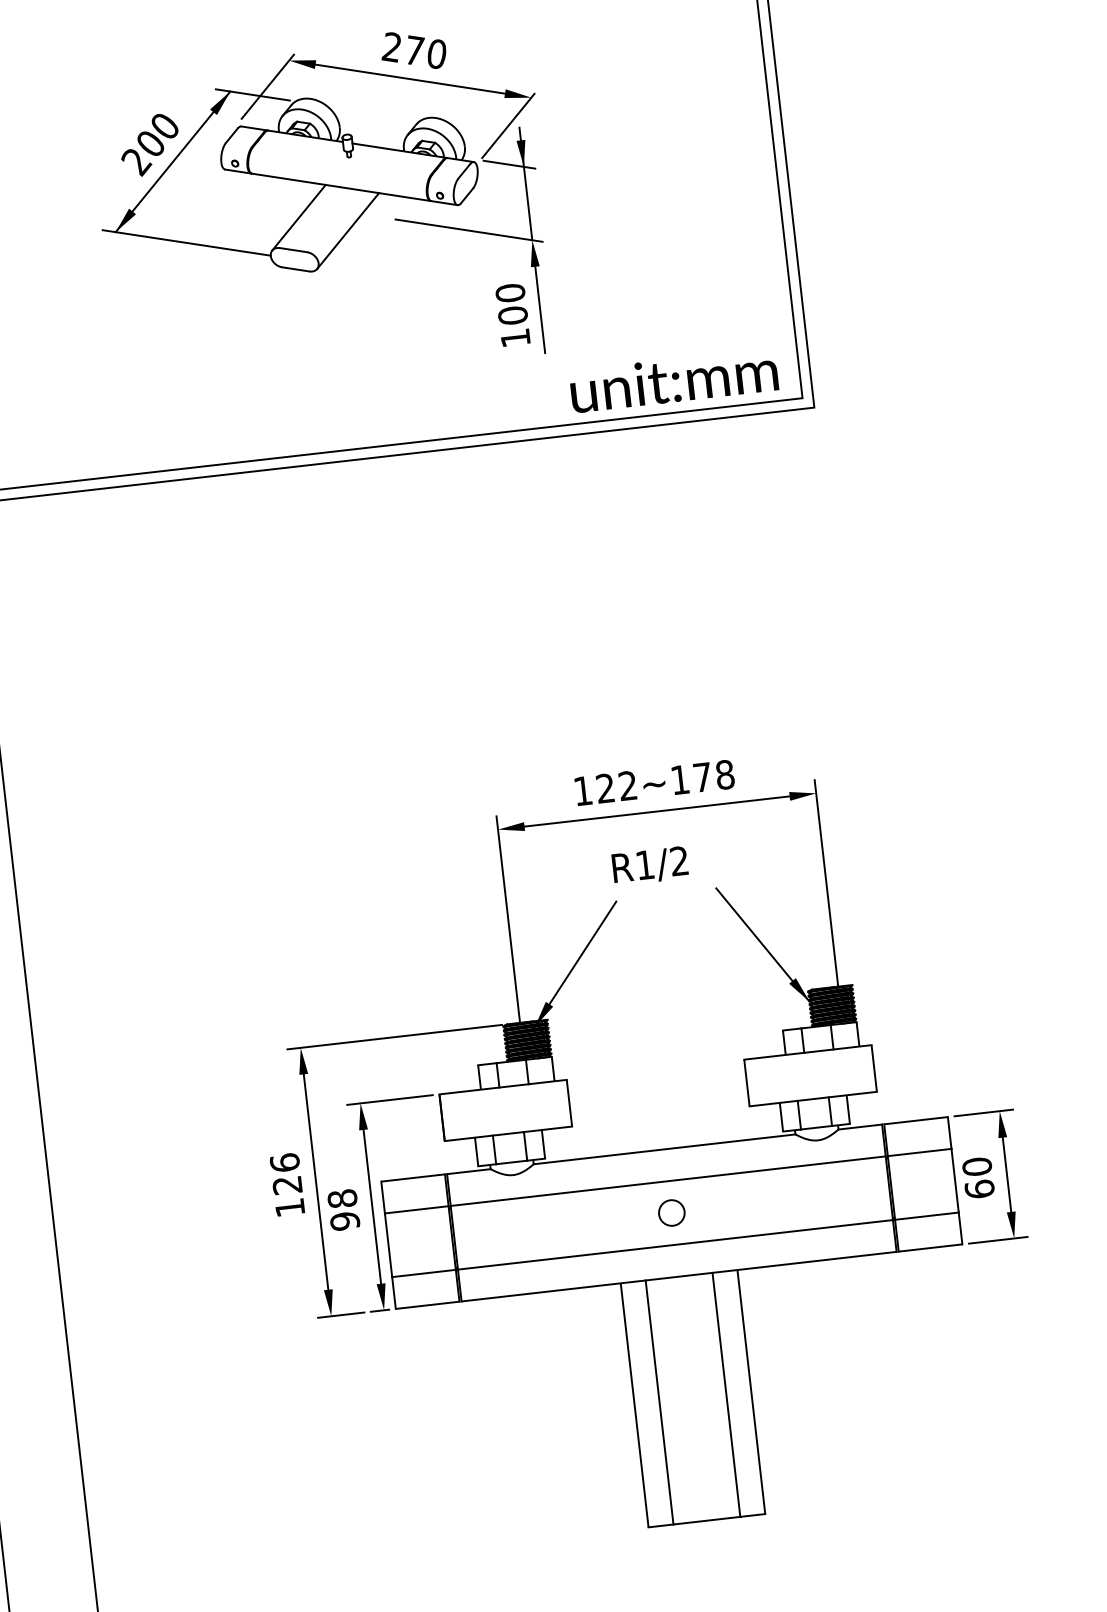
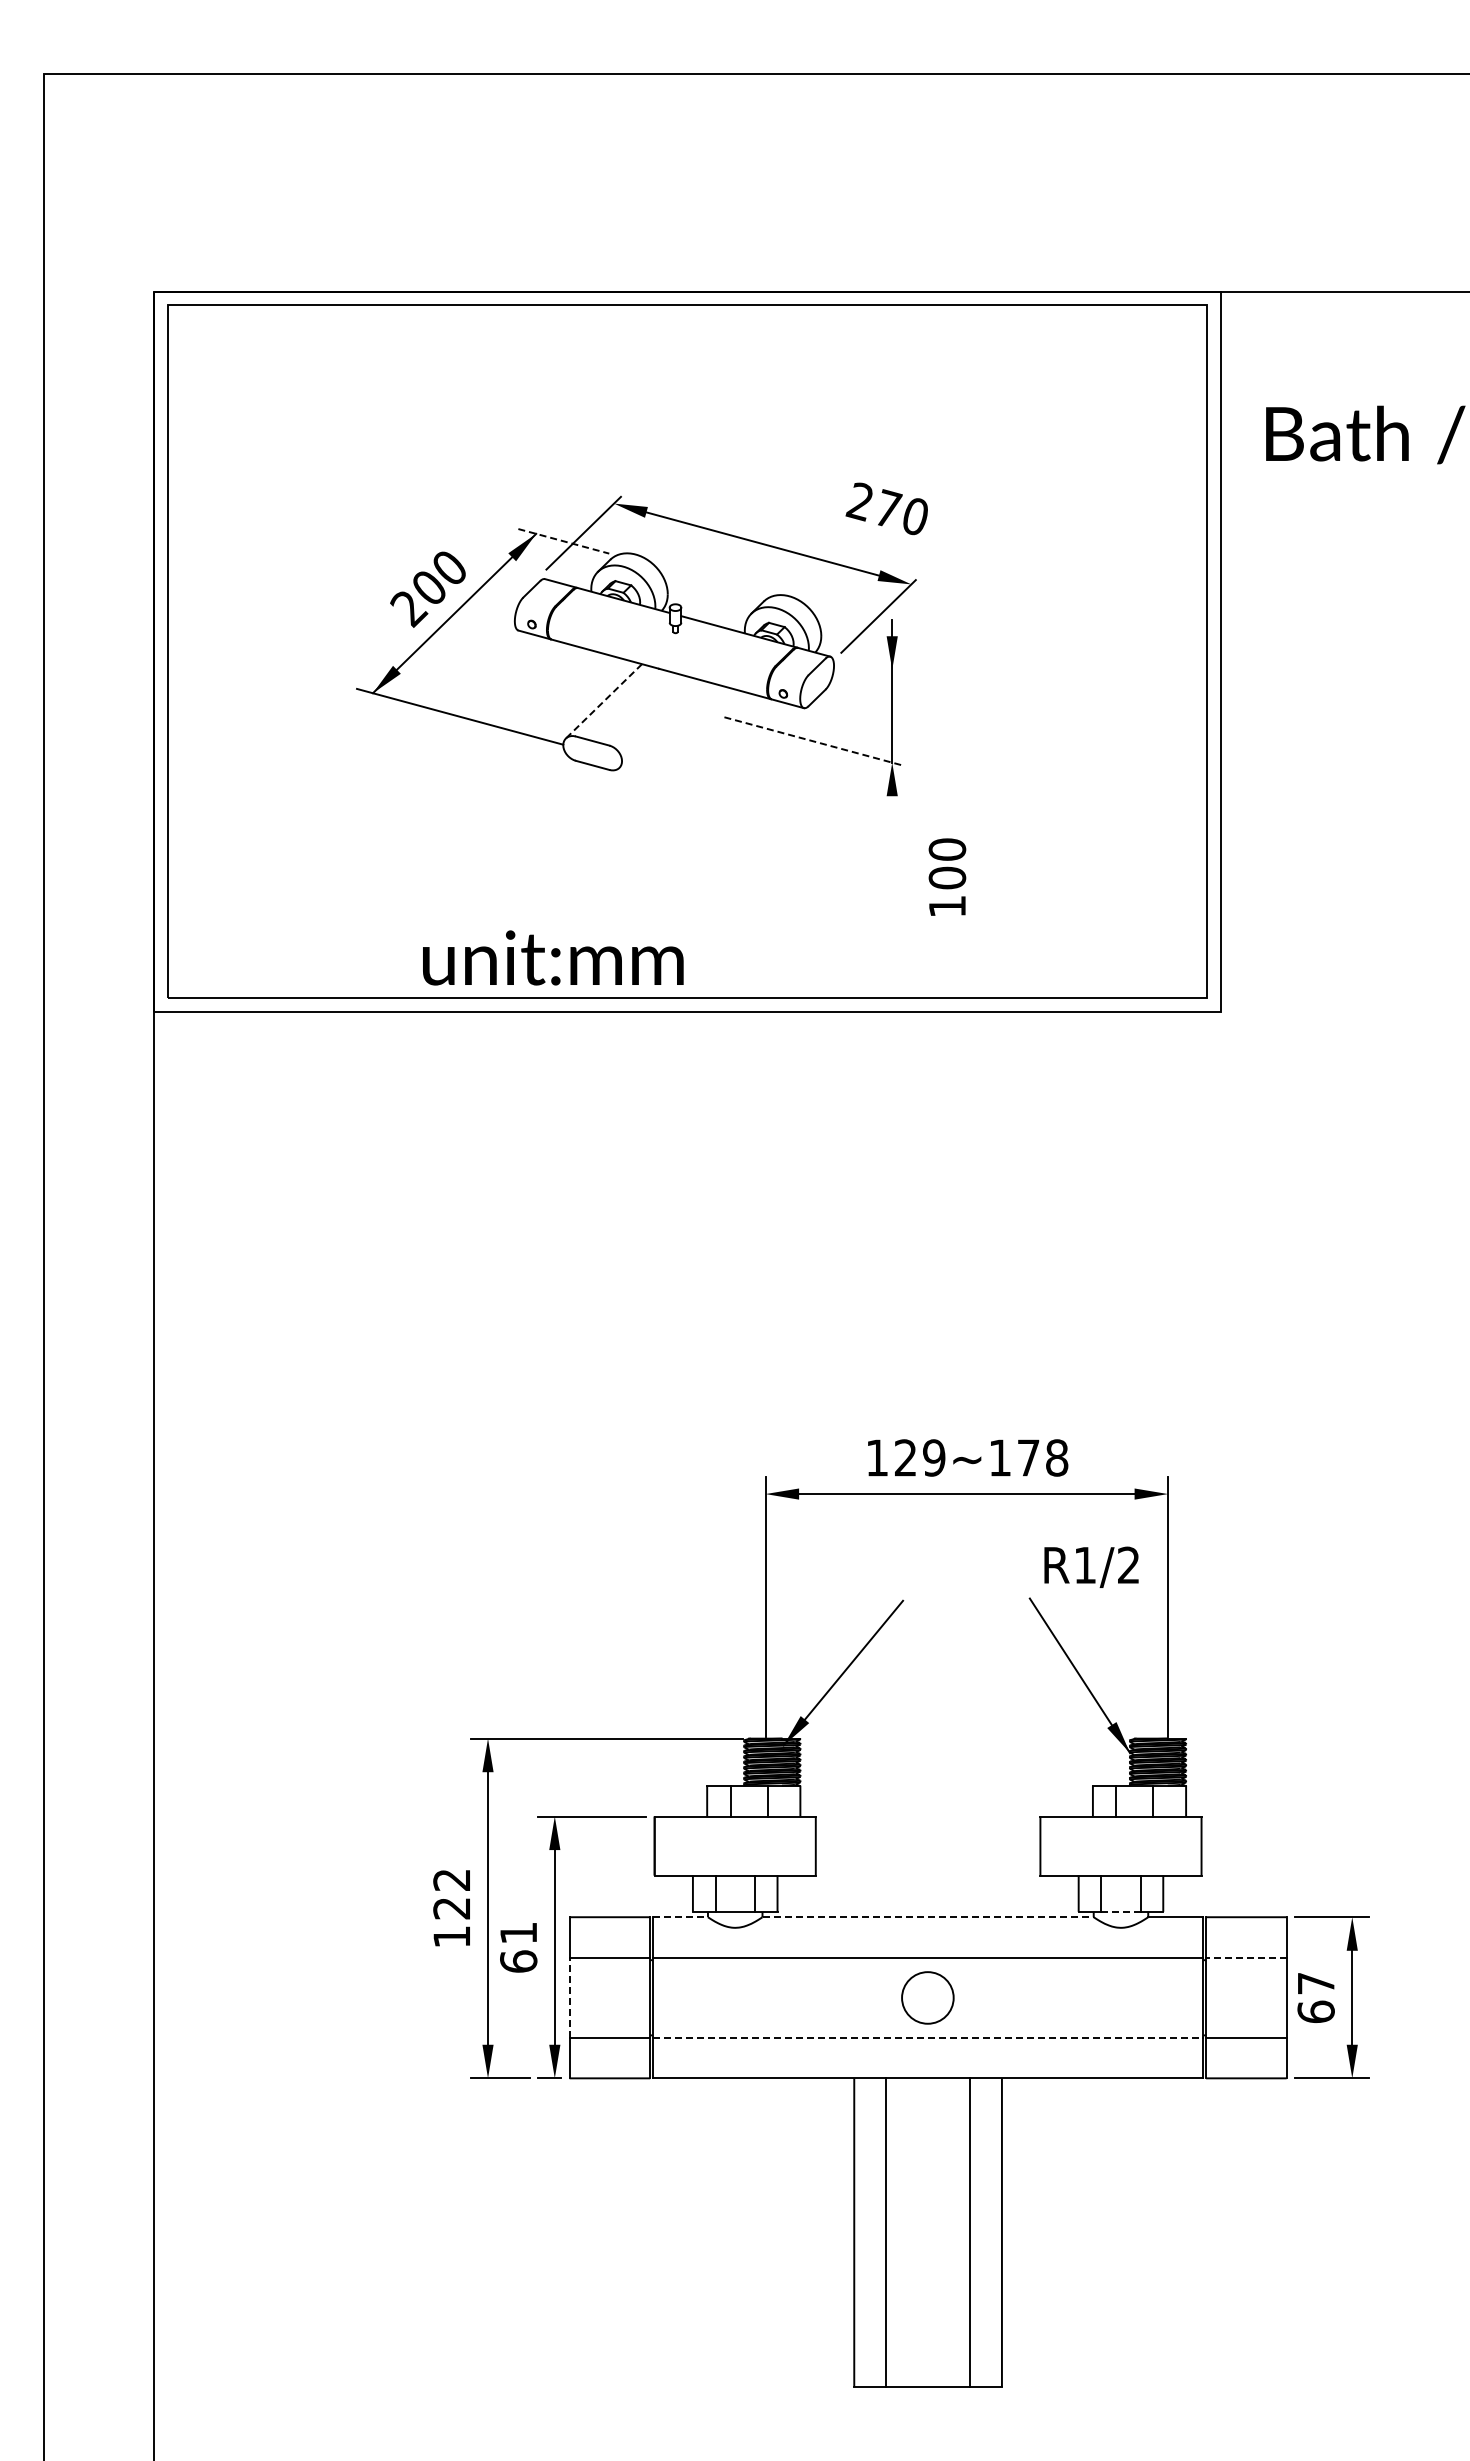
text: (413, 50) -> (886, 508), moved
line: (253, 95) -> (564, 541), solid -> dashed
line: (509, 164) -> (874, 664), removed
line: (298, 217) -> (603, 701), solid -> dashed
line: (348, 230) -> (663, 724), removed
line: (469, 230) -> (815, 741), solid -> dashed
line: (540, 309) -> (892, 850), removed
text: (512, 314) -> (947, 876), moved
text: (674, 380) -> (553, 957), moved
text: (628, 785) -> (934, 1457), 122~178 -> 129~178
text: (650, 865) -> (1091, 1566), moved
line: (816, 1127) -> (1120, 1911), solid -> dashed
line: (664, 1149) -> (928, 1917), solid -> dashed
line: (919, 1152) -> (1245, 1957), solid -> dashed
text: (284, 1162) -> (451, 1879), 126 -> 122
text: (976, 1166) -> (1315, 1983), 60 -> 67
line: (468, 1171) -> (680, 1917), solid -> dashed
text: (343, 1210) -> (518, 1947), 98 -> 61
circle: (672, 1212) -> (928, 1997), size x1.6
line: (388, 1245) -> (569, 1997), solid -> dashed
line: (675, 1245) -> (928, 2038), solid -> dashed

